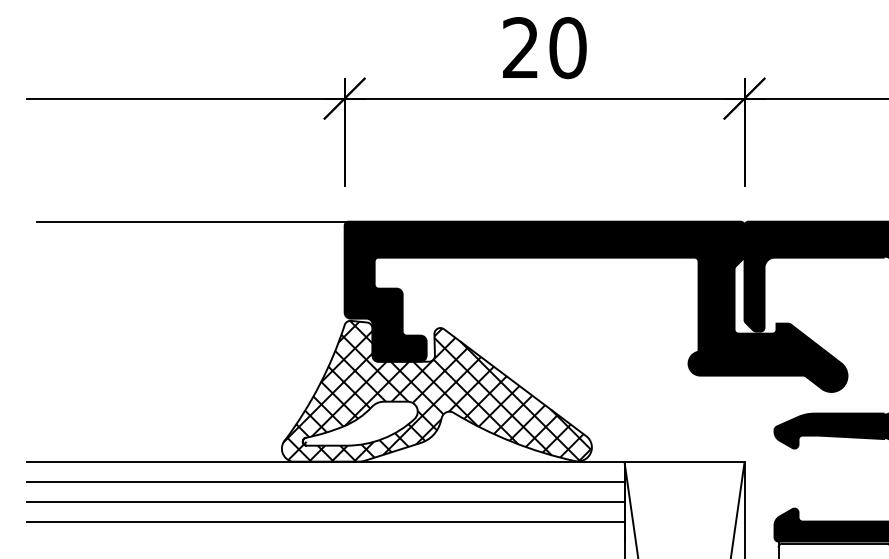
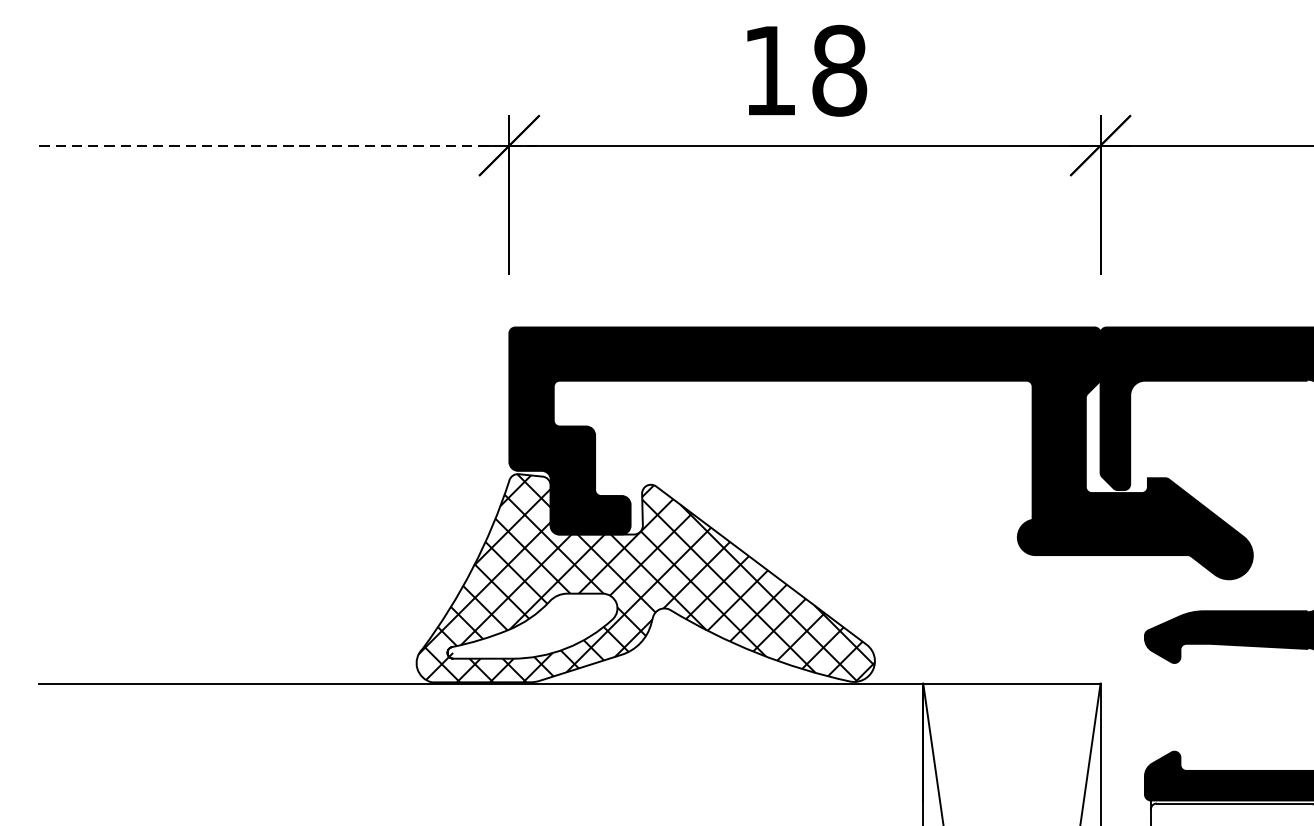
text: (544, 47) -> (804, 69), 20 -> 18
line: (195, 98) -> (288, 145), solid -> dashed
line: (192, 221) -> (284, 327), removed
line: (325, 482) -> (481, 713), removed
line: (325, 502) -> (481, 742), removed
line: (325, 522) -> (481, 772), removed

